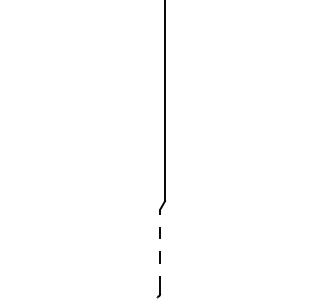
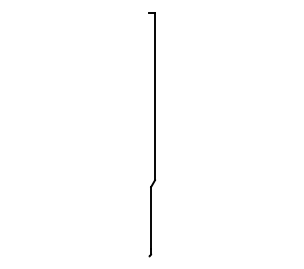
line: (160, 248) -> (151, 217), dashed -> solid

